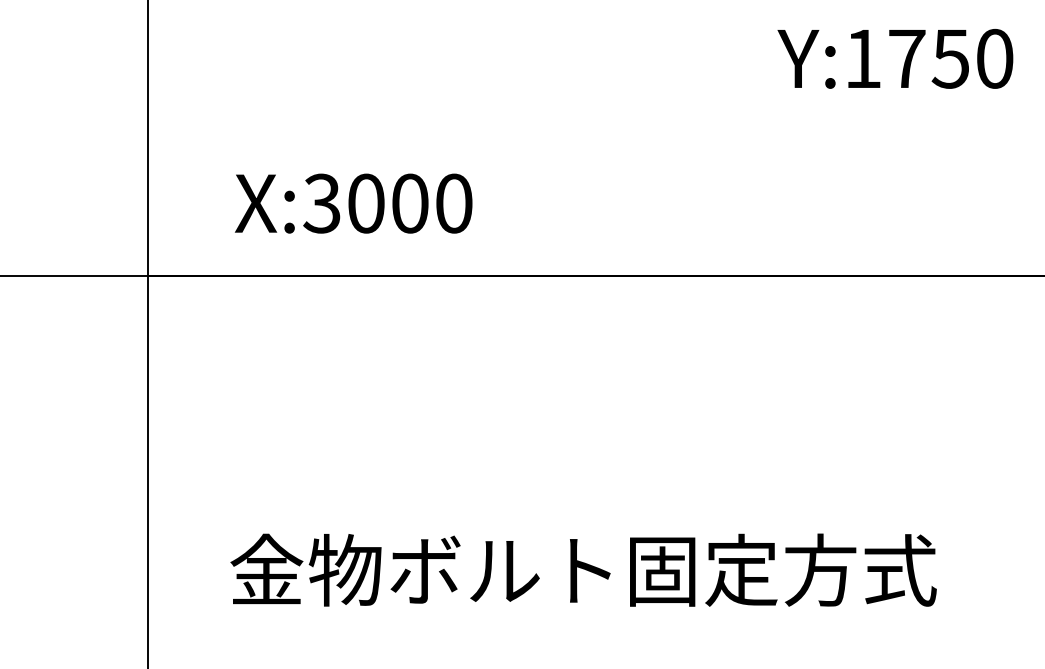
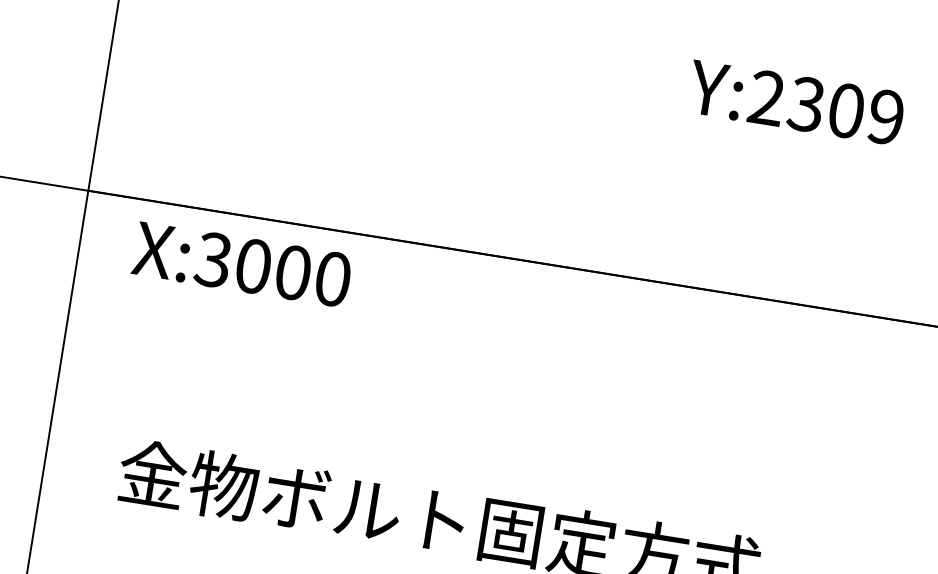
text: (928, 58) -> (826, 107), Y:1750 -> Y:2309
text: (353, 203) -> (241, 264), moved

